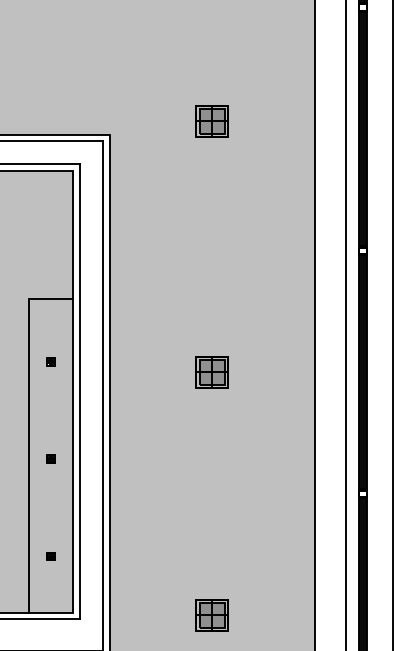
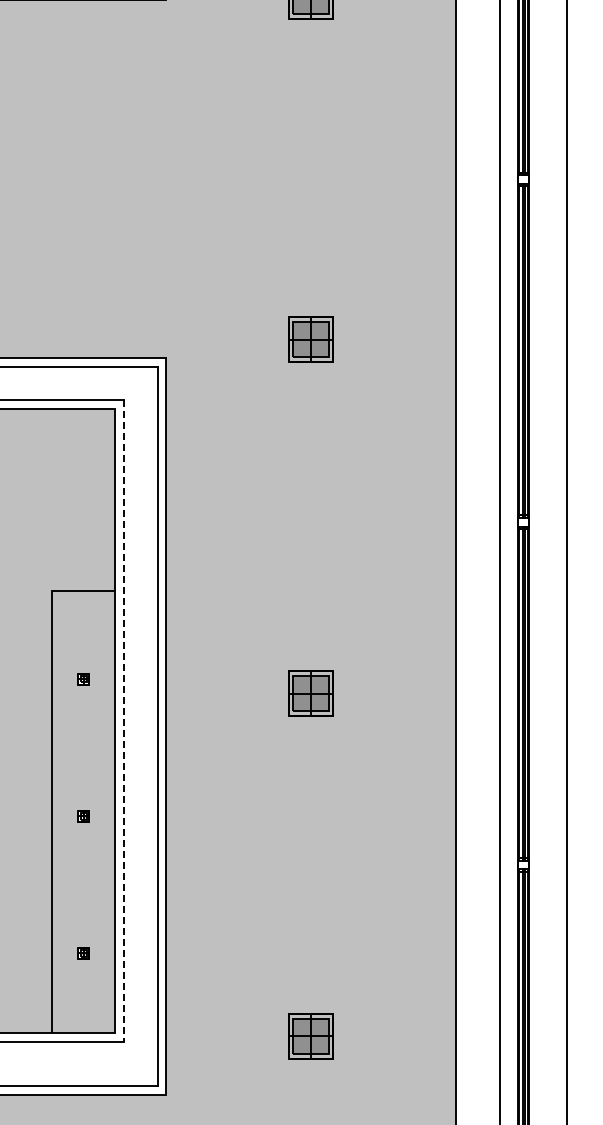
line: (79, 392) -> (124, 721), solid -> dashed

